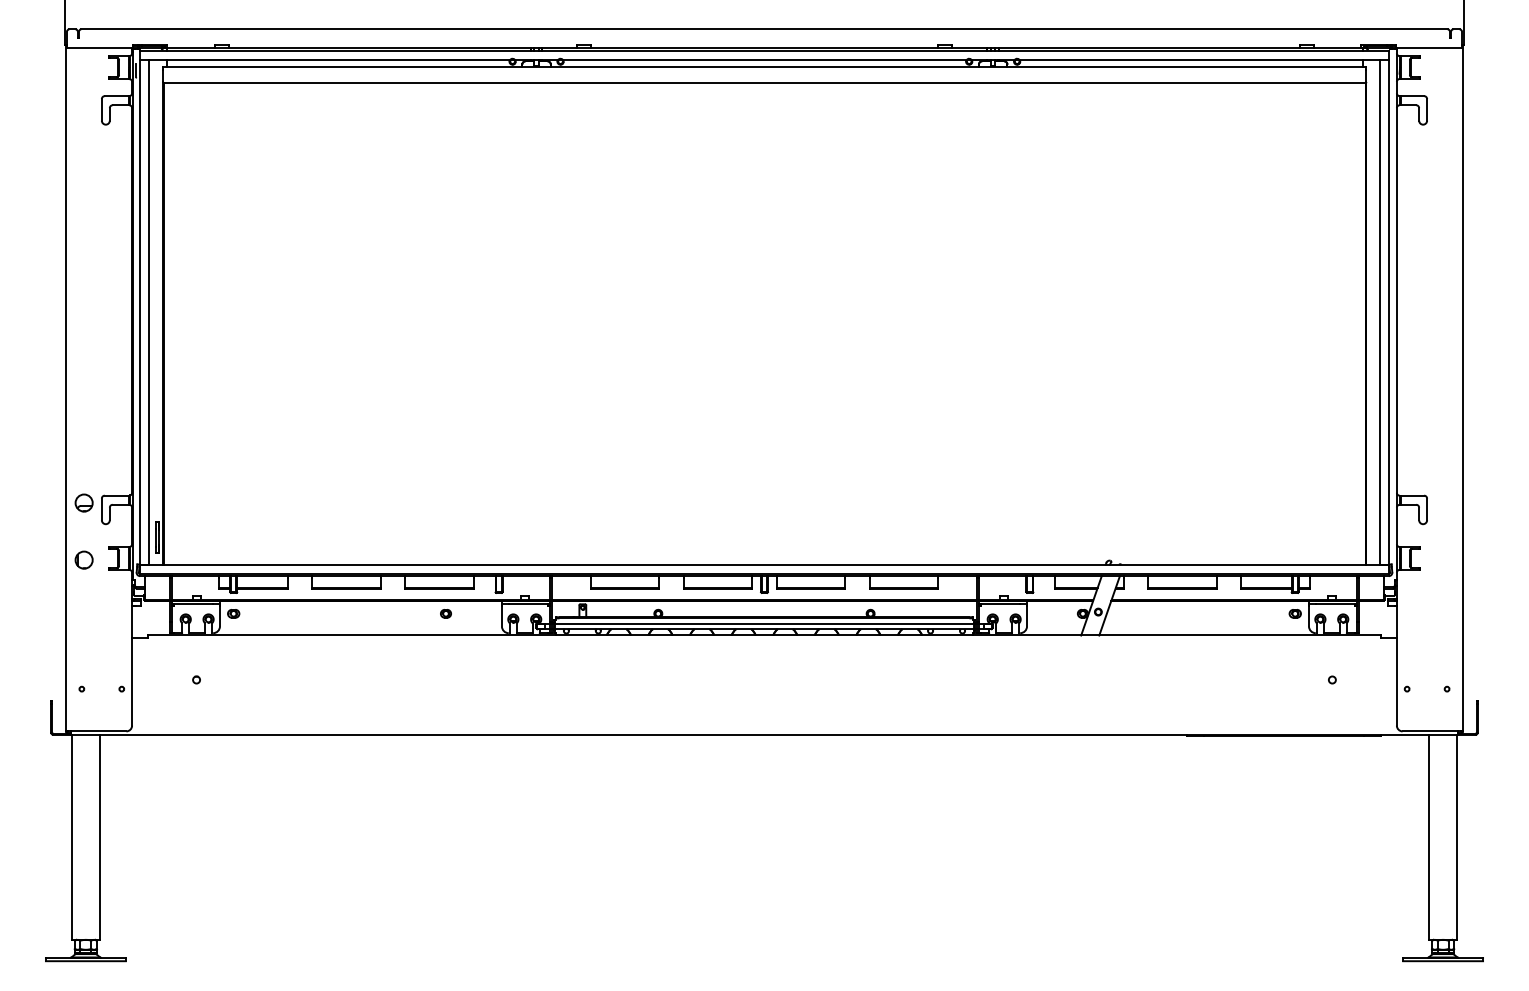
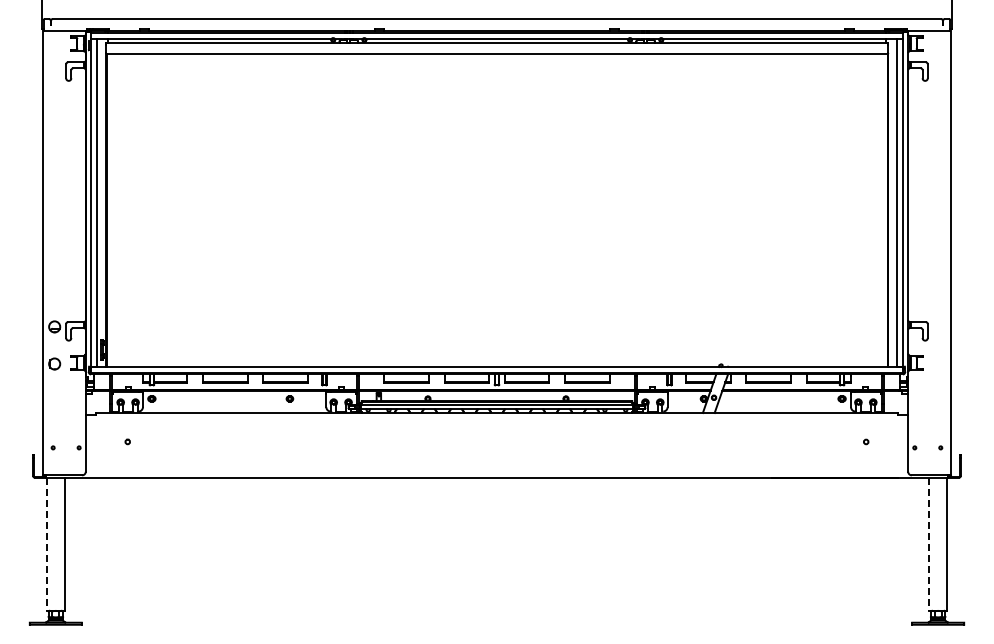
line: (71, 837) -> (46, 544), solid -> dashed
line: (1429, 837) -> (929, 544), solid -> dashed

